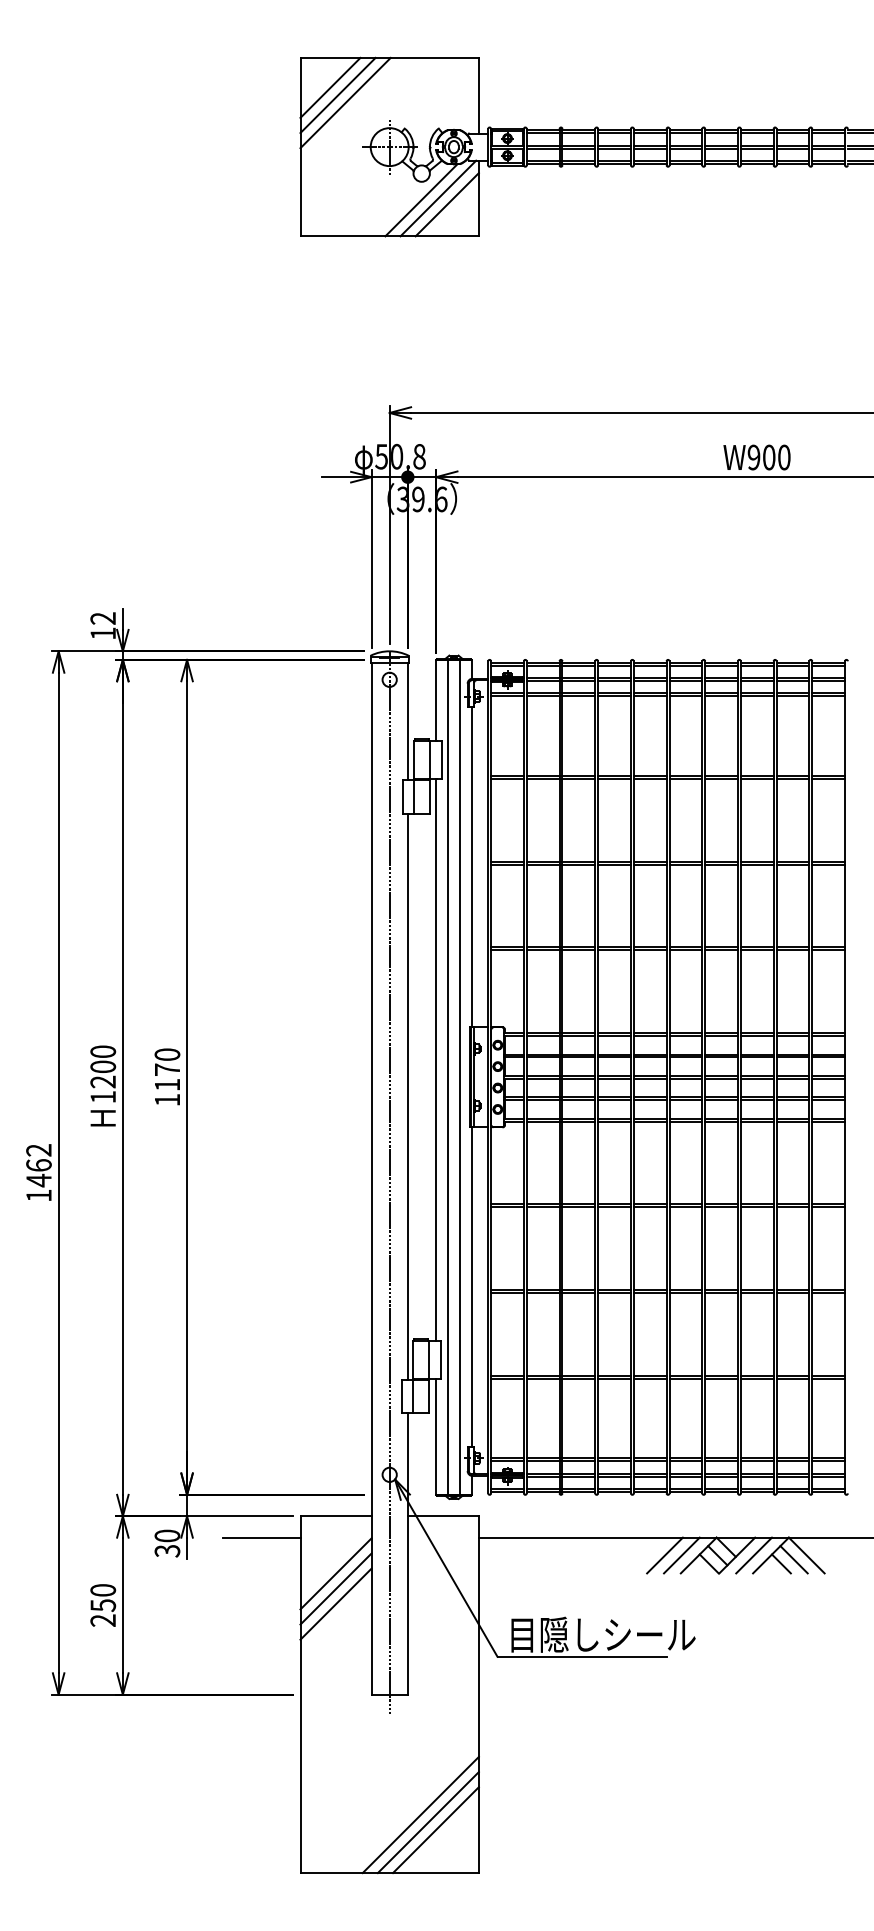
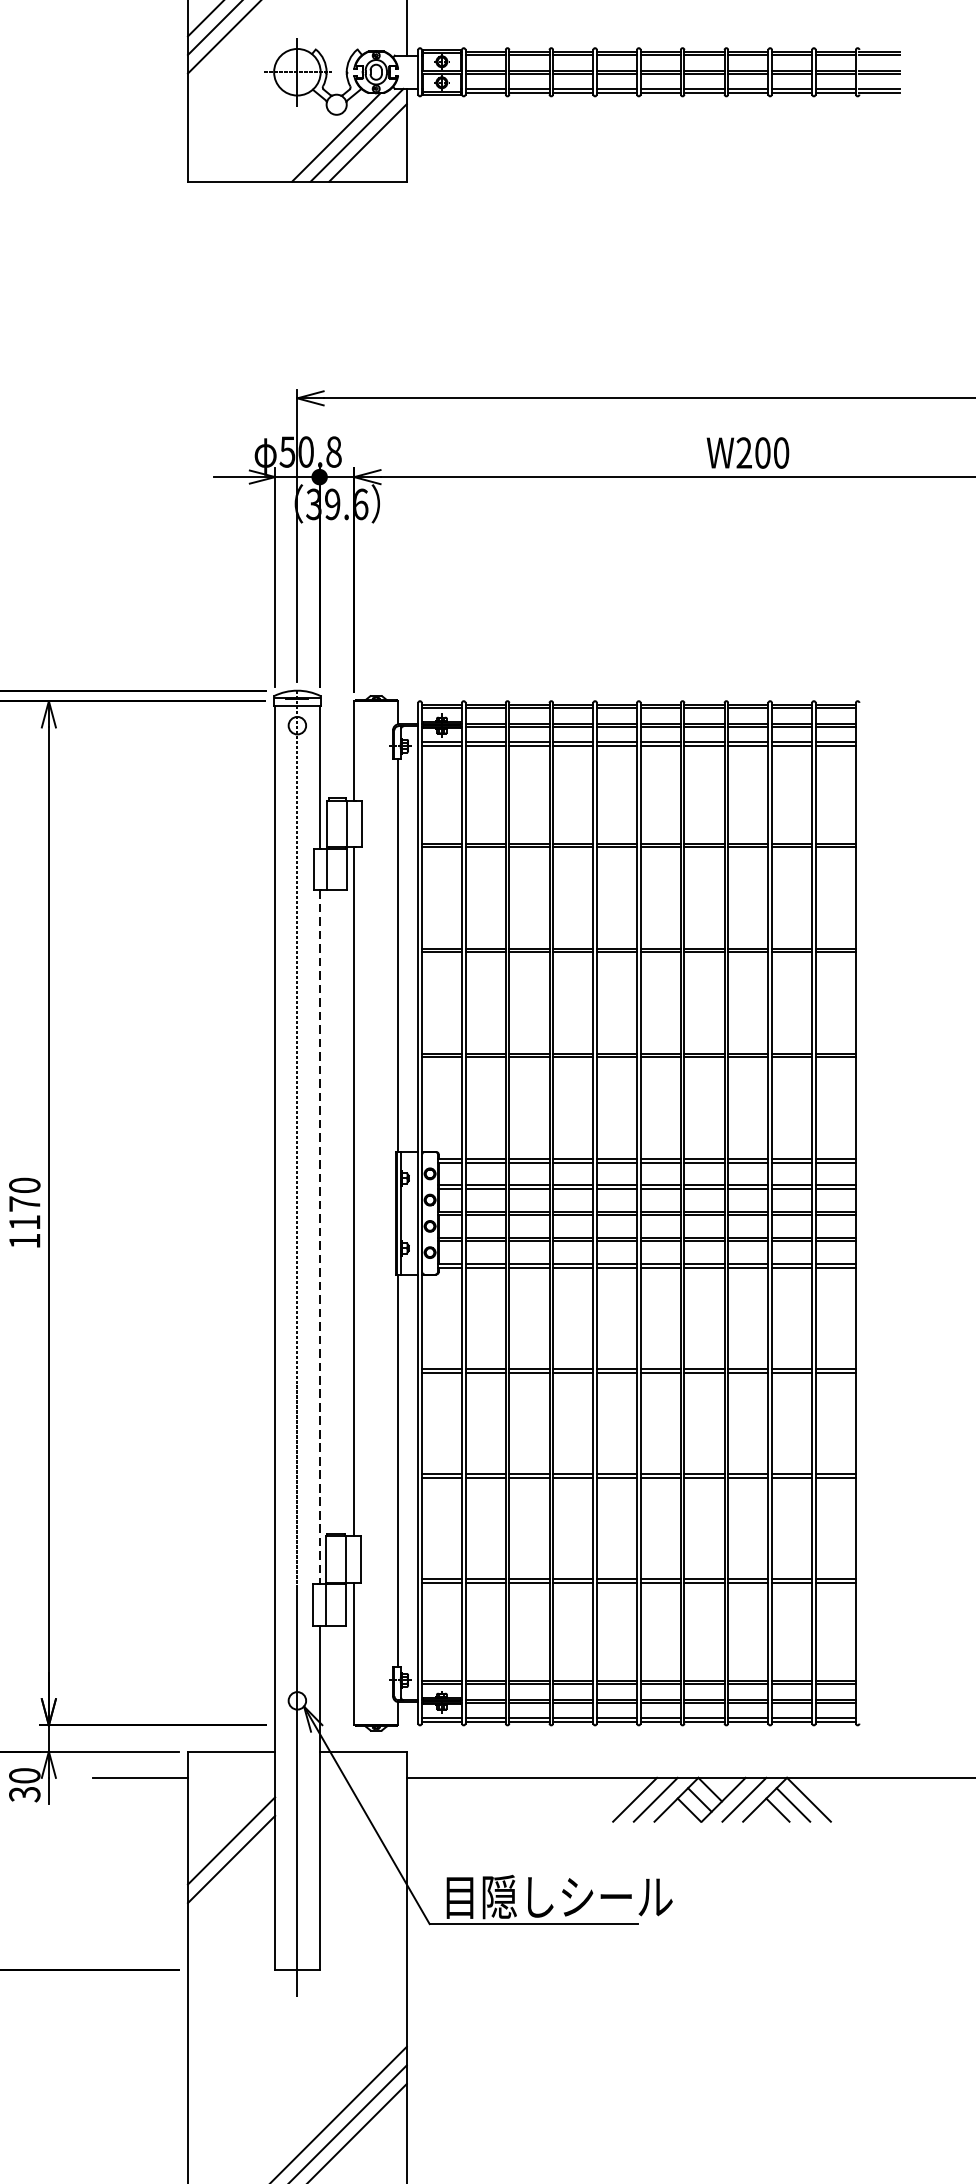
text: (753, 457) -> (743, 452), W900 -> W200
line: (448, 1076) -> (369, 1212), removed
line: (459, 1076) -> (383, 1212), removed
line: (407, 1096) -> (319, 1236), solid -> dashed
line: (335, 1573) -> (230, 1821), removed

